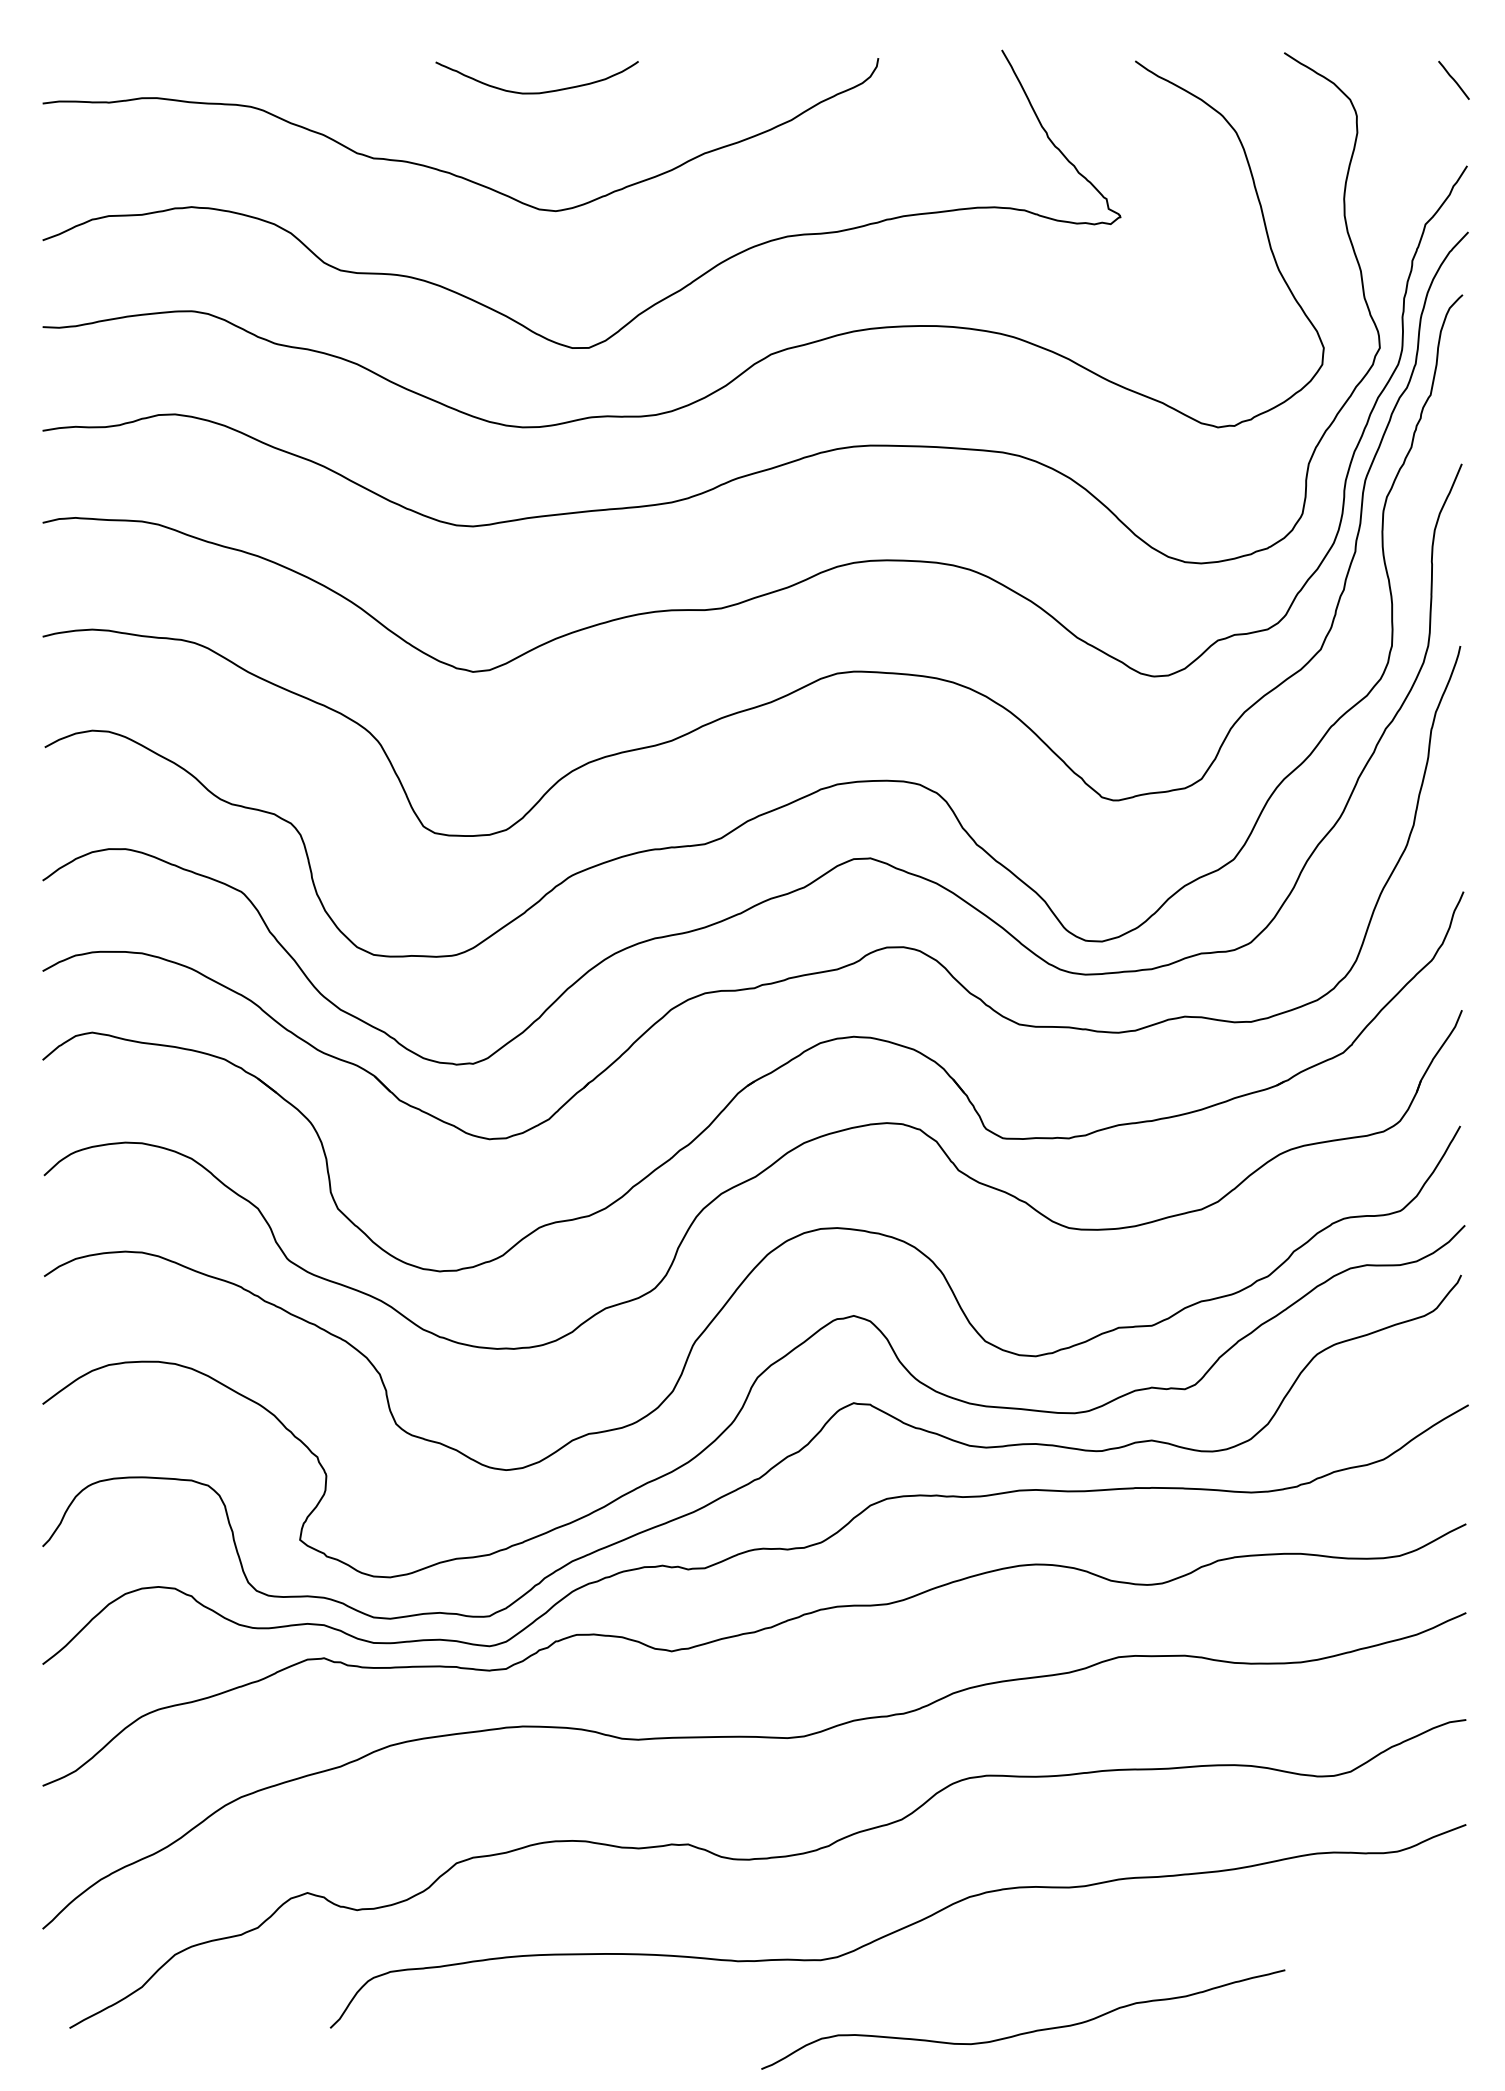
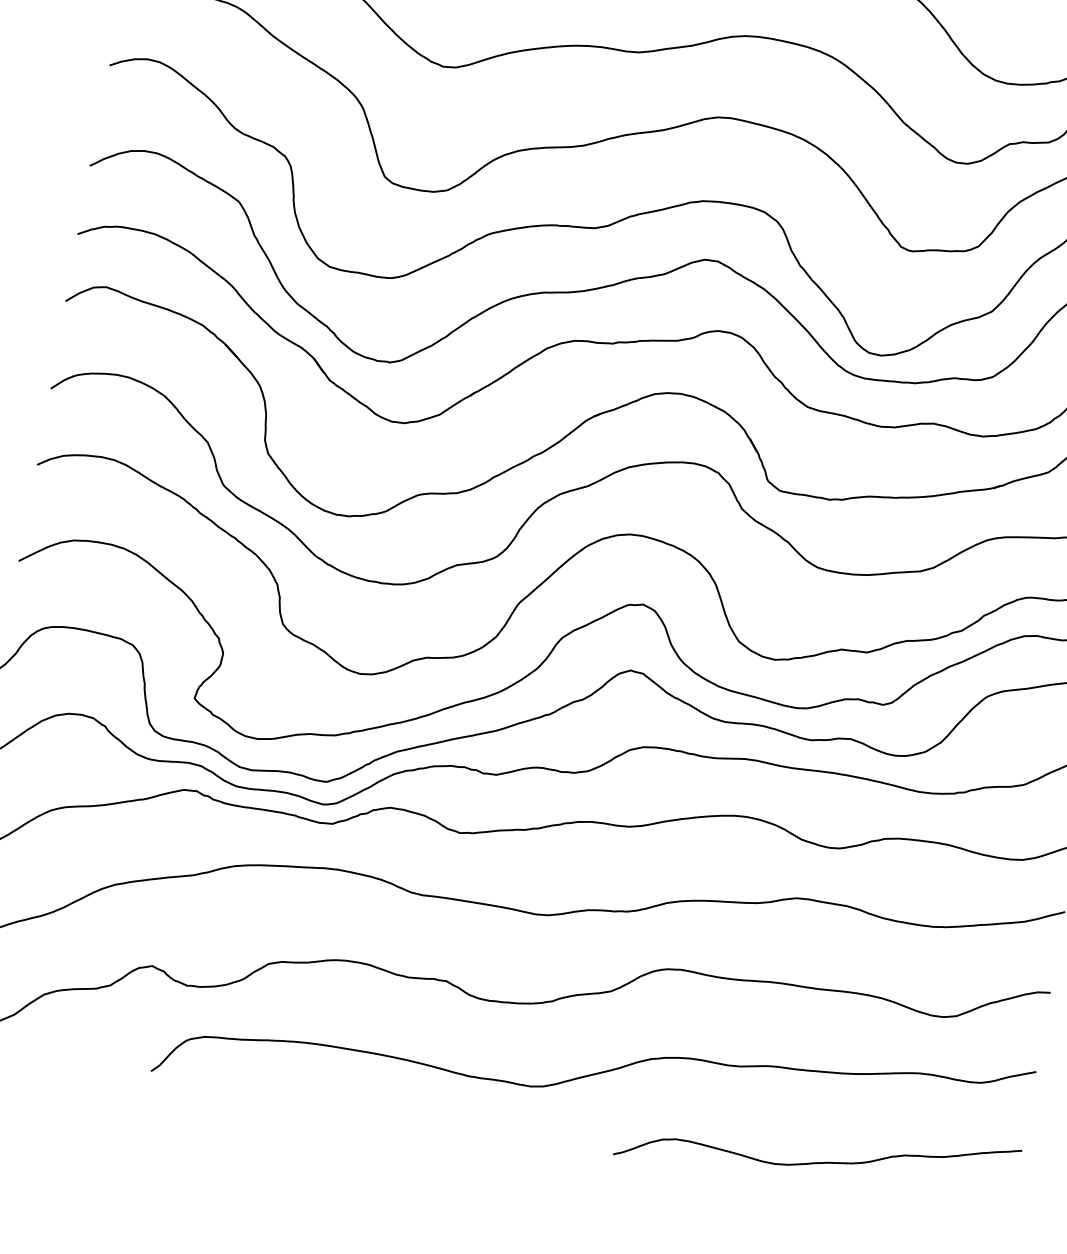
curve: (1028, 2031) -> (819, 1162), moved

